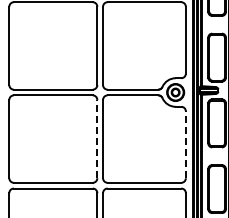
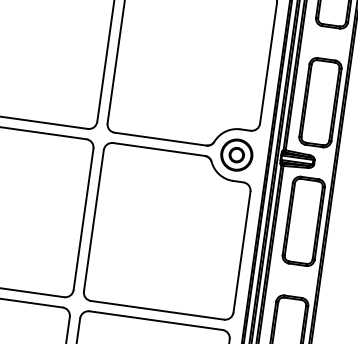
line: (97, 138) -> (83, 218), dashed -> solid
line: (185, 144) -> (241, 251), dashed -> solid

